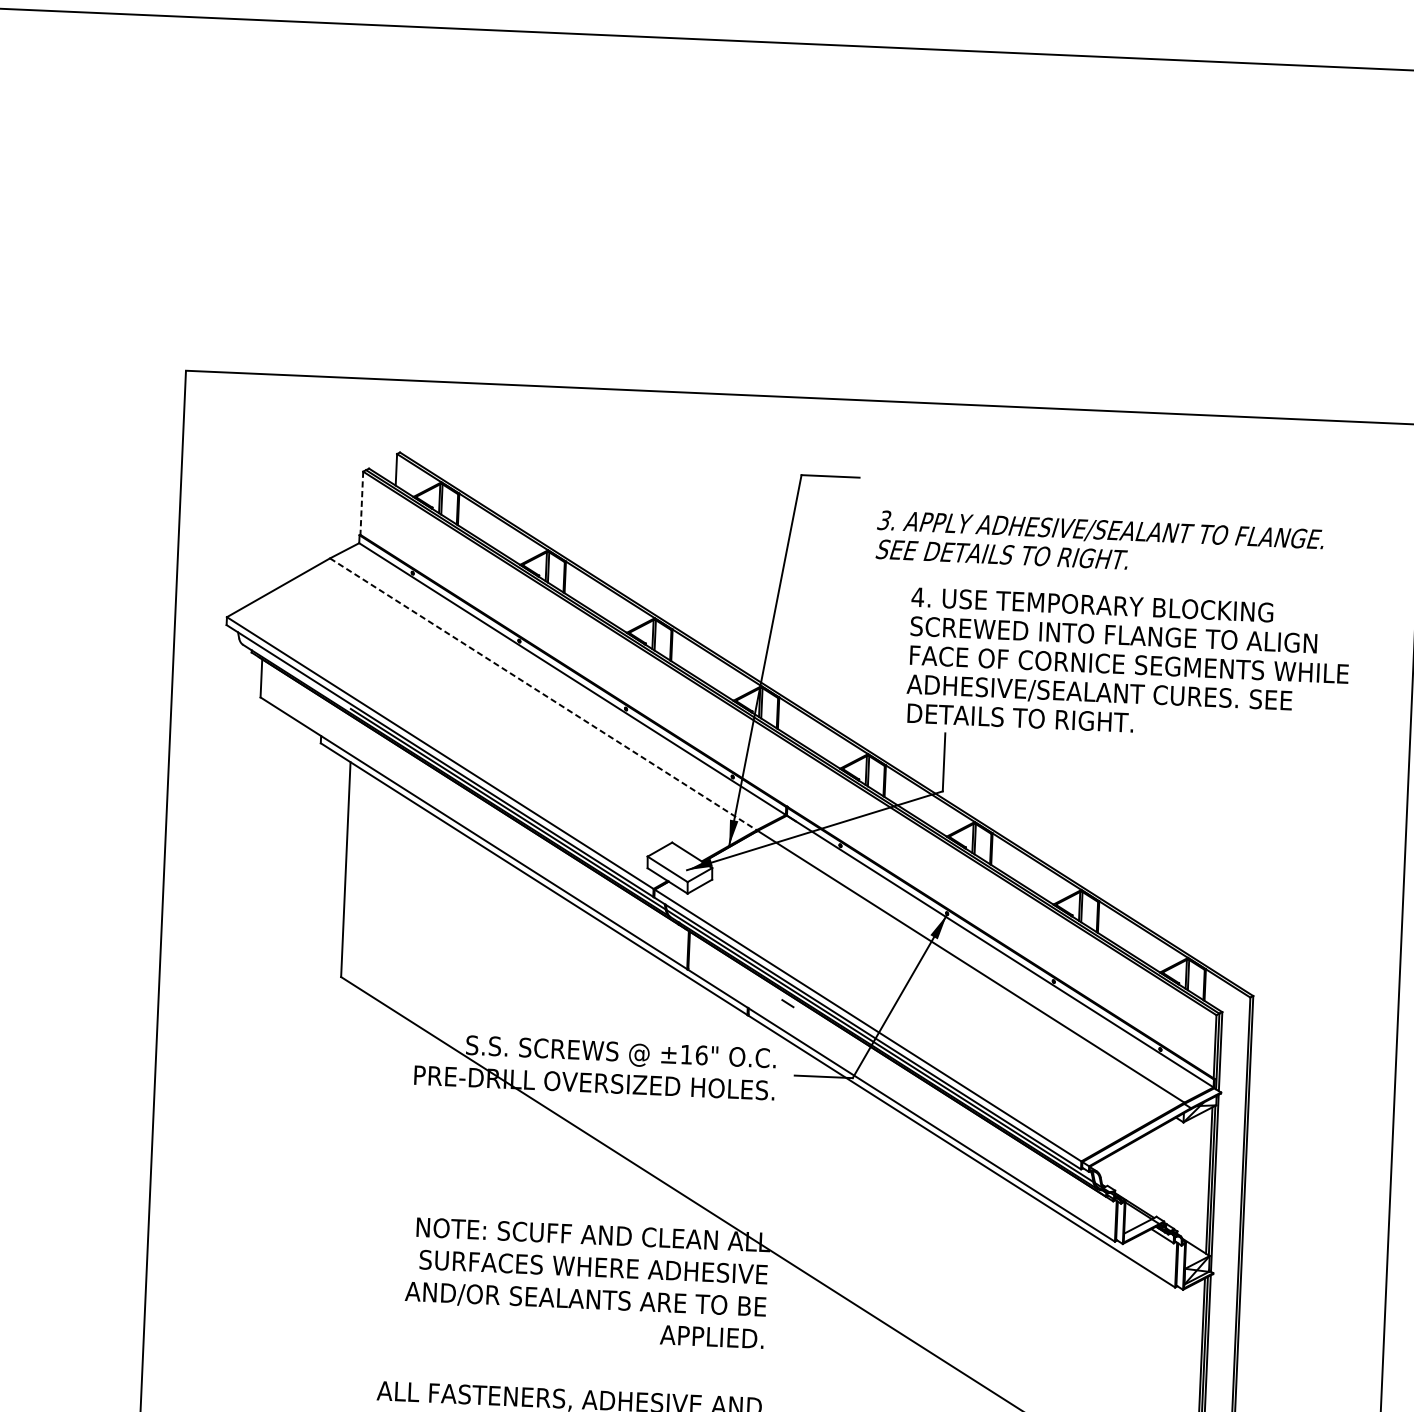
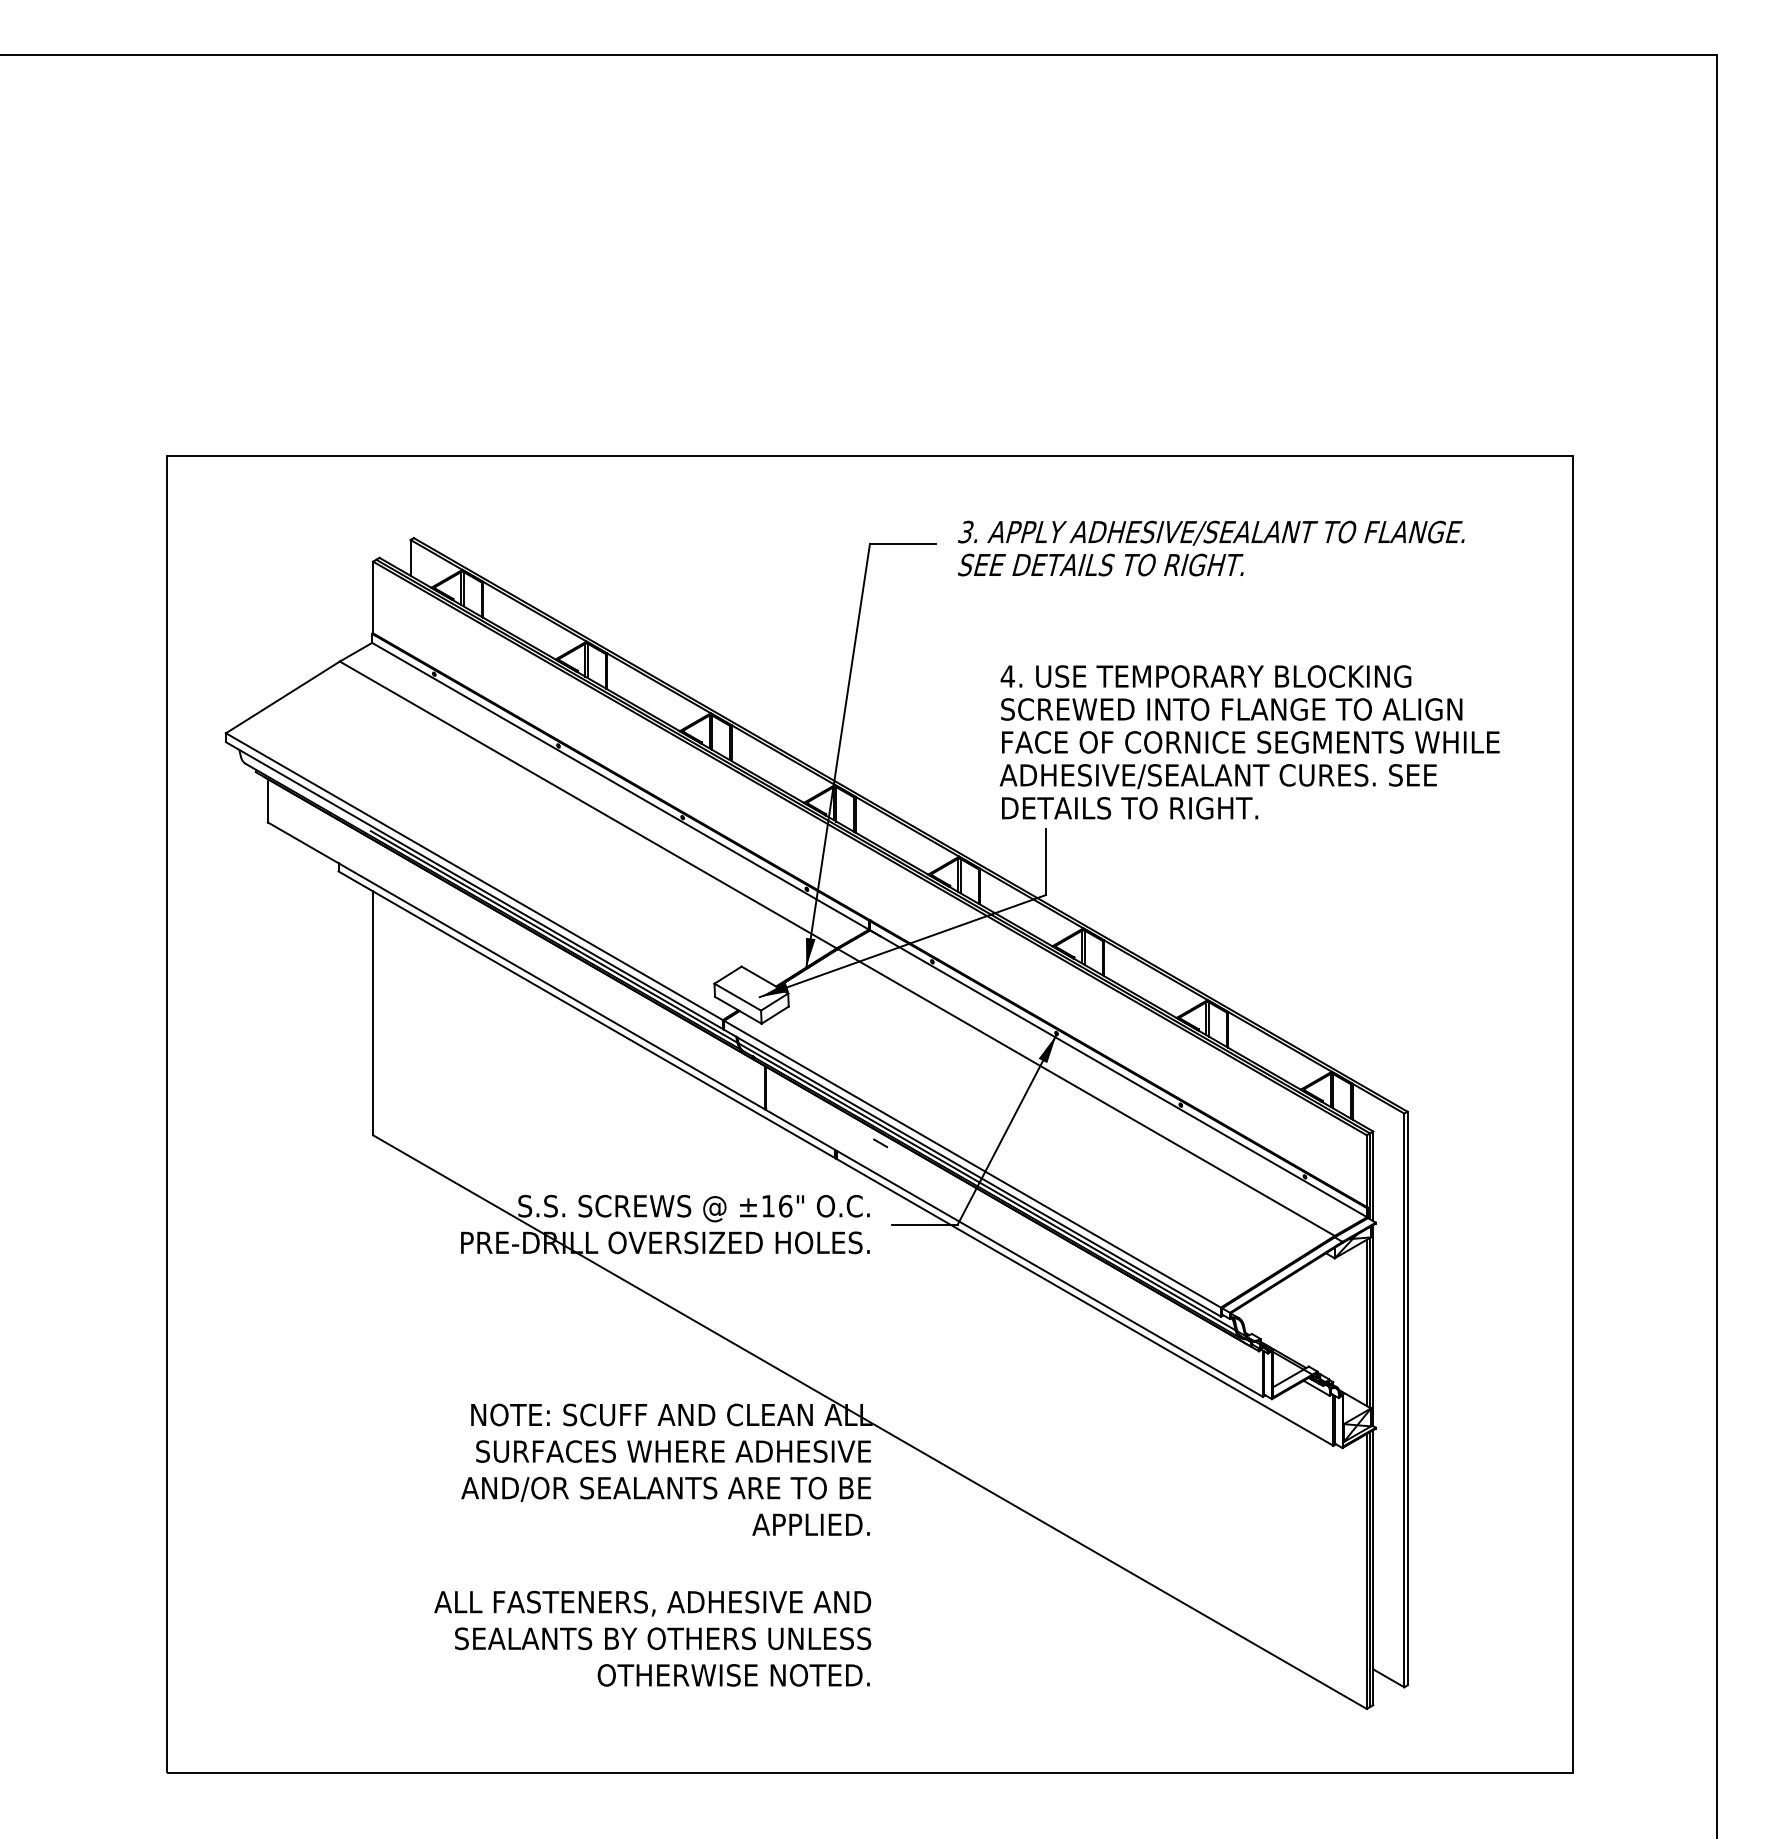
line: (362, 503) -> (373, 597), dashed -> solid
text: (1099, 544) -> (1211, 548), moved
line: (543, 693) -> (588, 804), dashed -> solid

